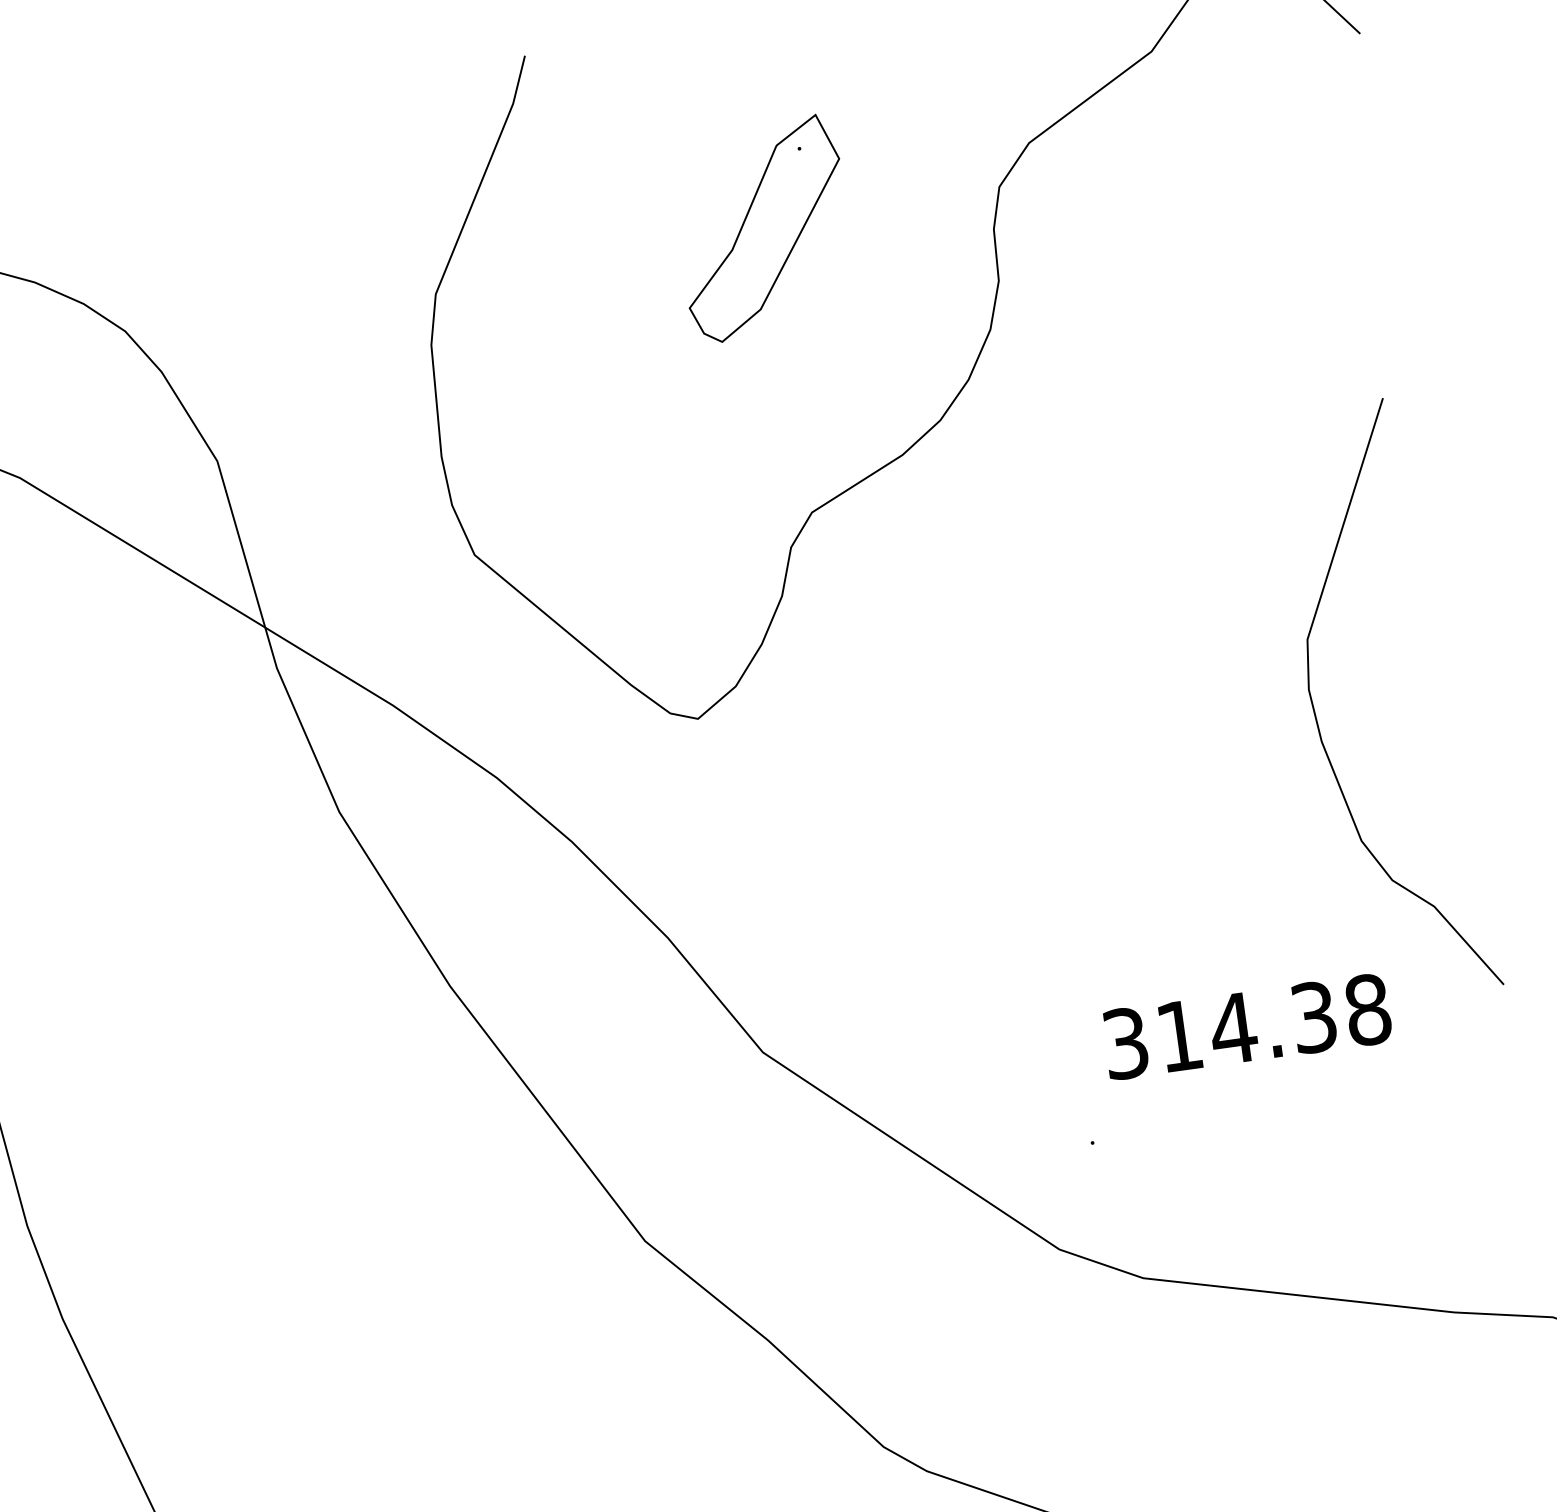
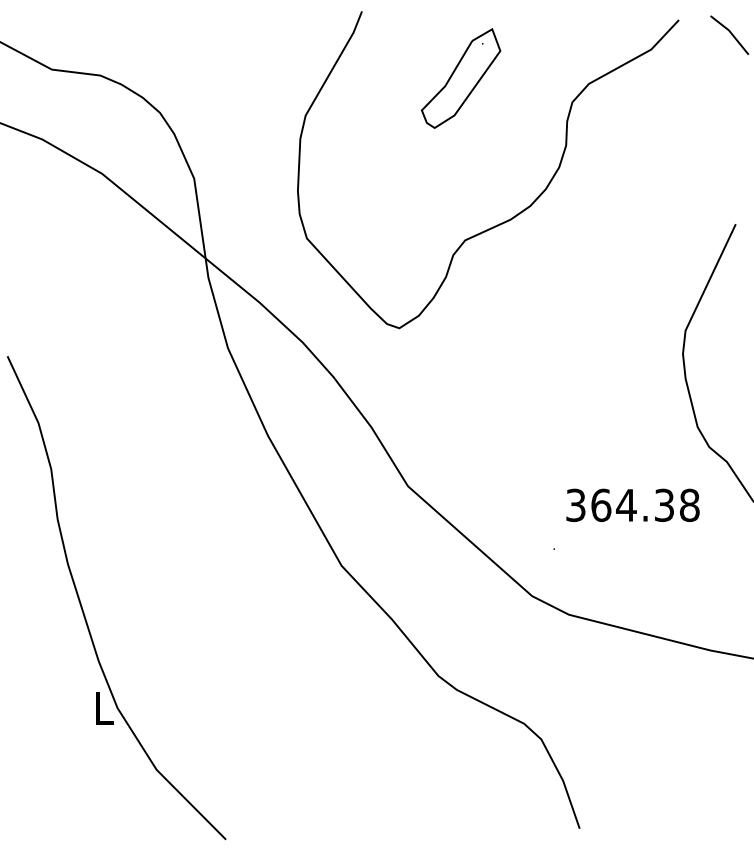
part: (764, 228) -> (461, 78), moved
text: (1180, 1036) -> (601, 505), 314.38 -> 364.38

